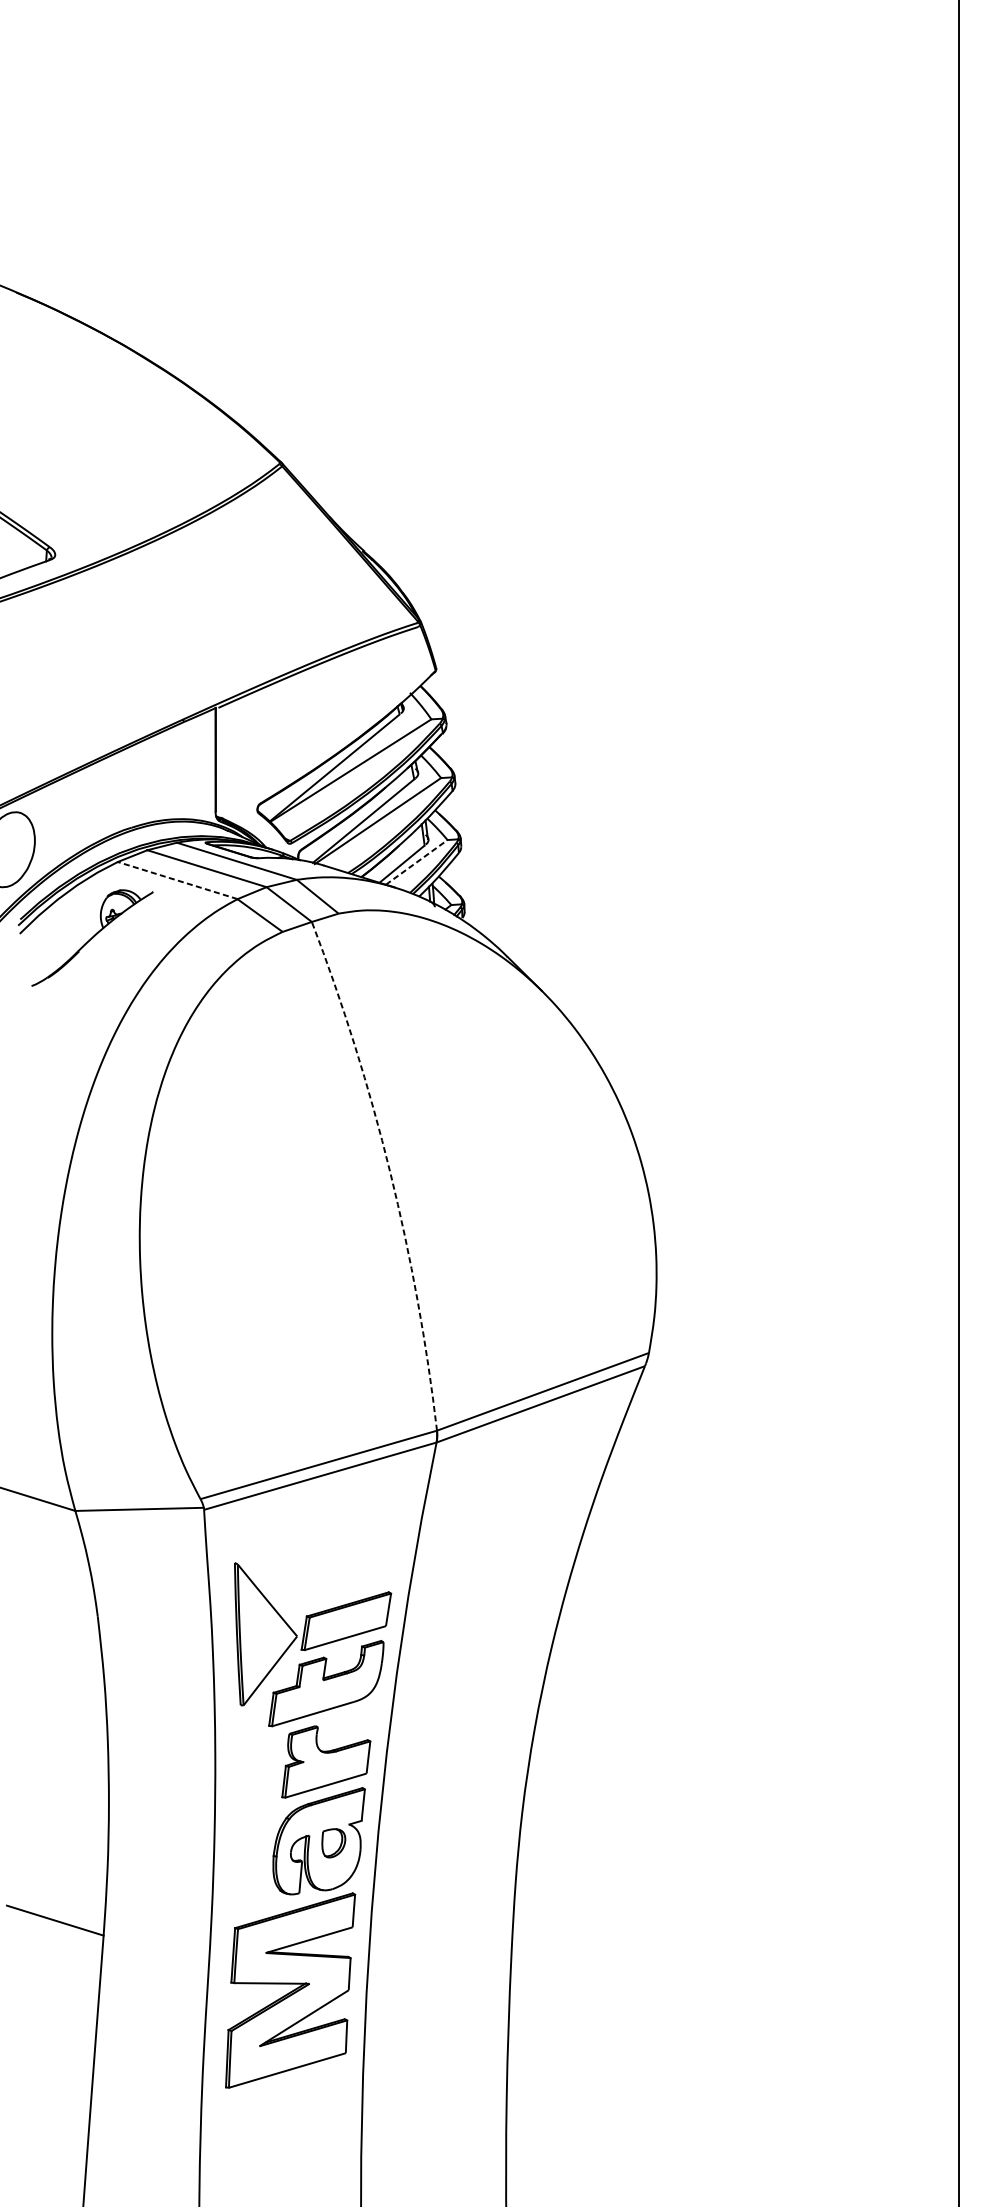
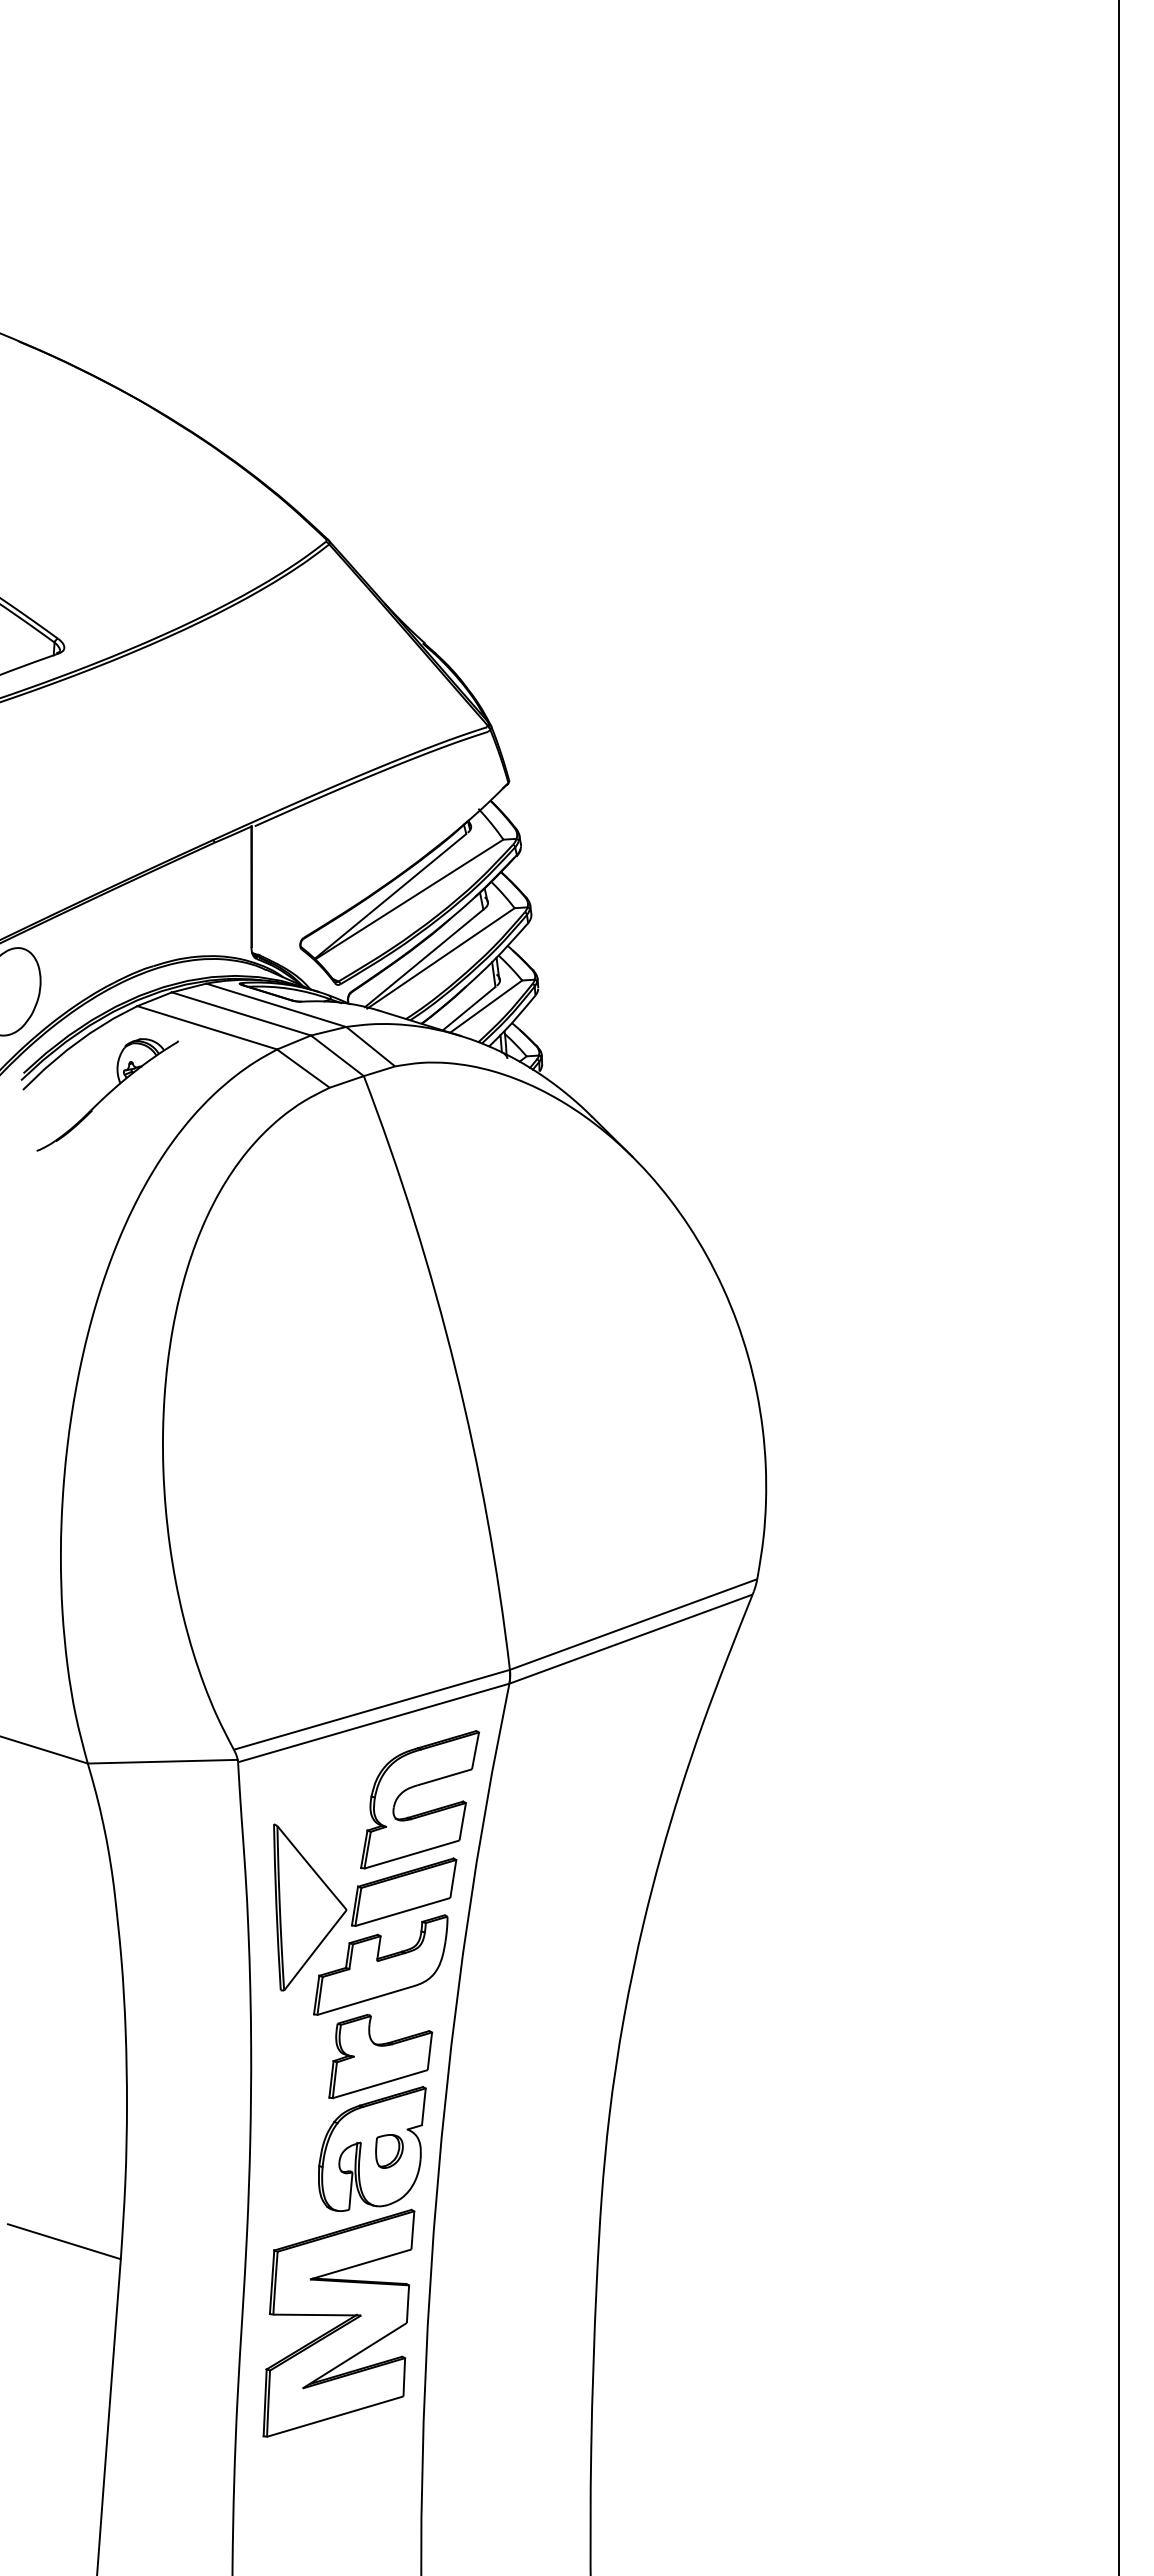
line: (416, 862) -> (486, 1006), dashed -> solid
line: (177, 880) -> (206, 1027), dashed -> solid
arc: (390, 1172) -> (455, 1368), dashed -> solid
part: (364, 1552) -> (425, 1811), added

